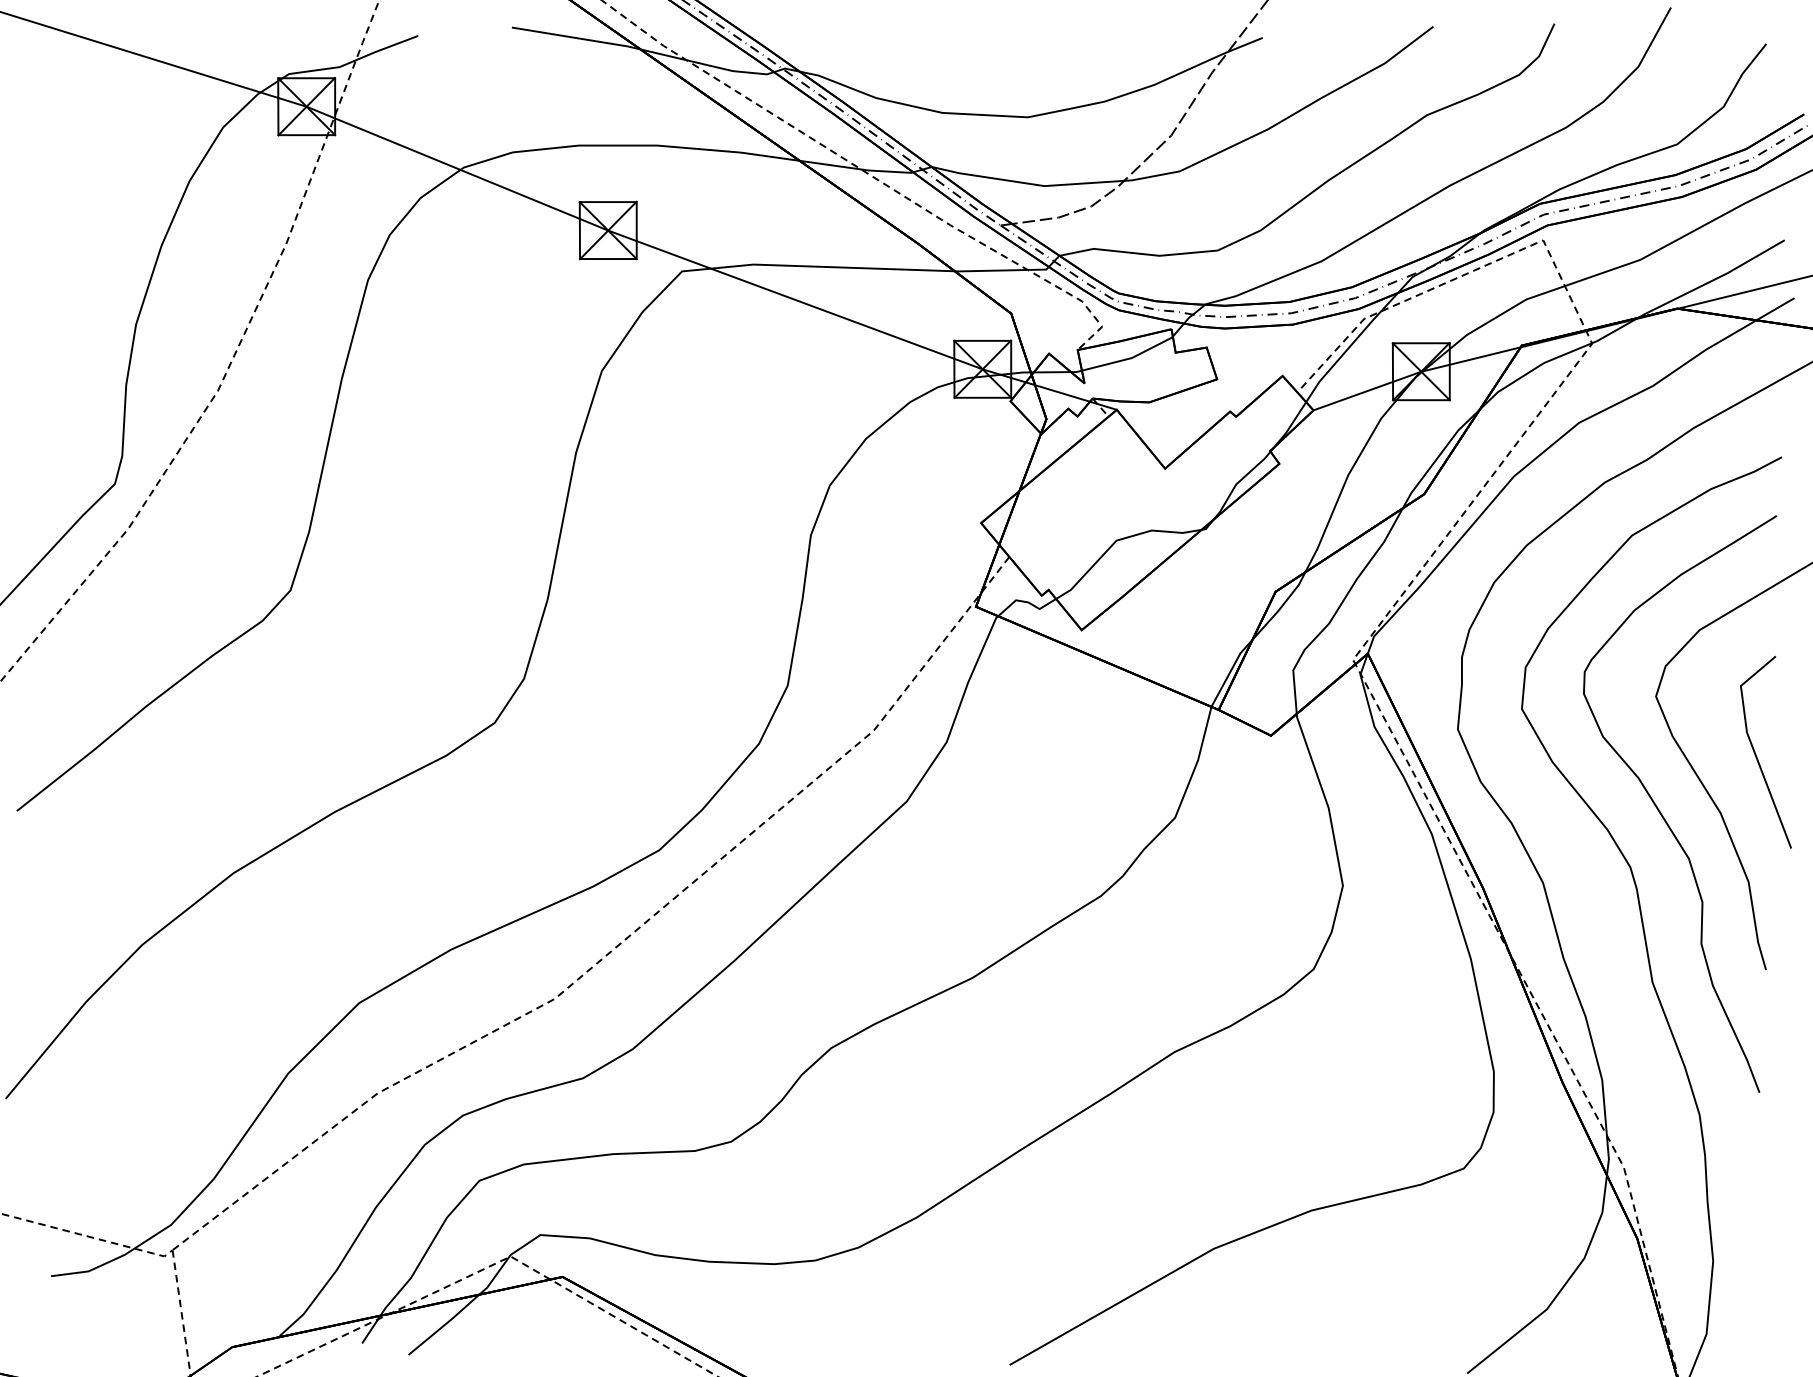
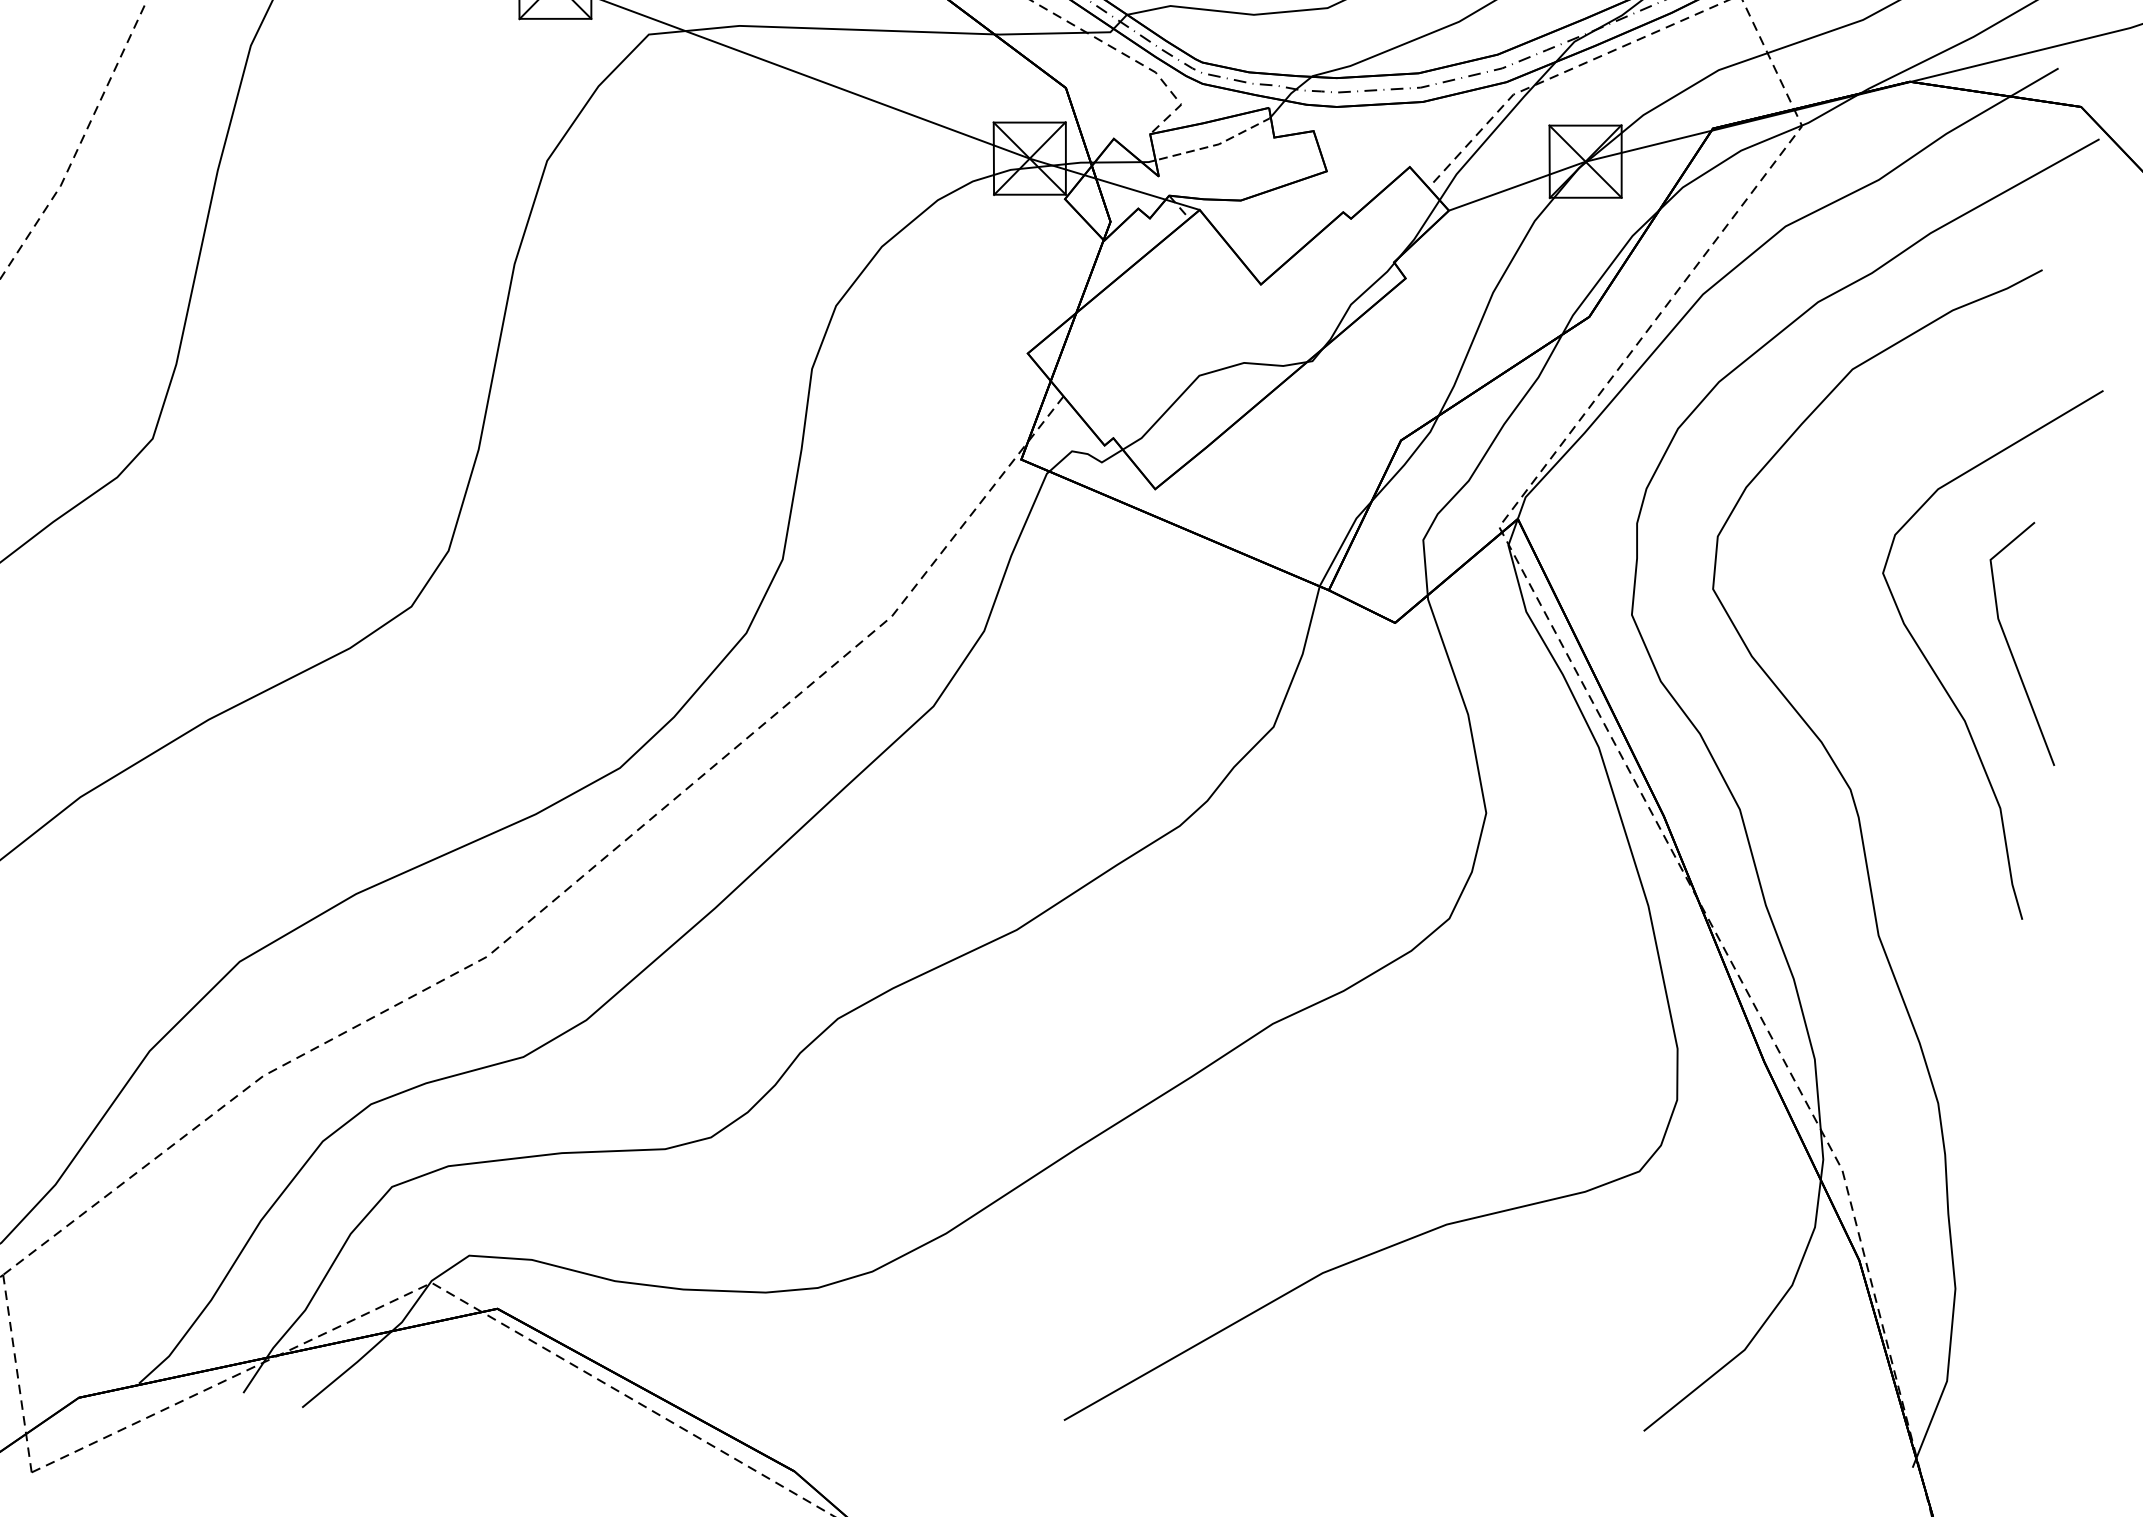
line: (1130, 358) -> (1217, 144), solid -> dashed
curve: (1661, 812) -> (1889, 720), removed

